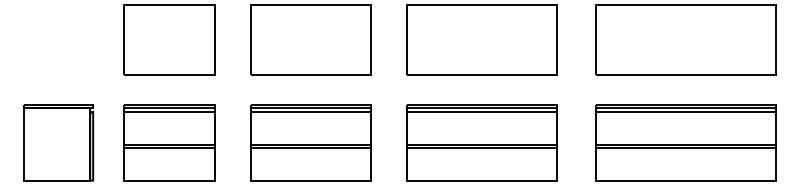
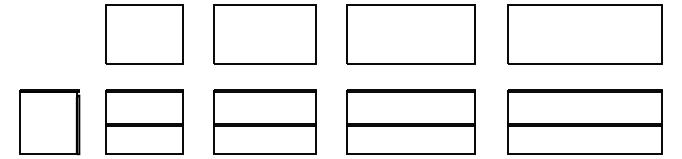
line: (169, 111) -> (144, 95), removed
line: (310, 111) -> (264, 95), removed
line: (482, 111) -> (411, 95), removed
line: (685, 111) -> (584, 95), removed

